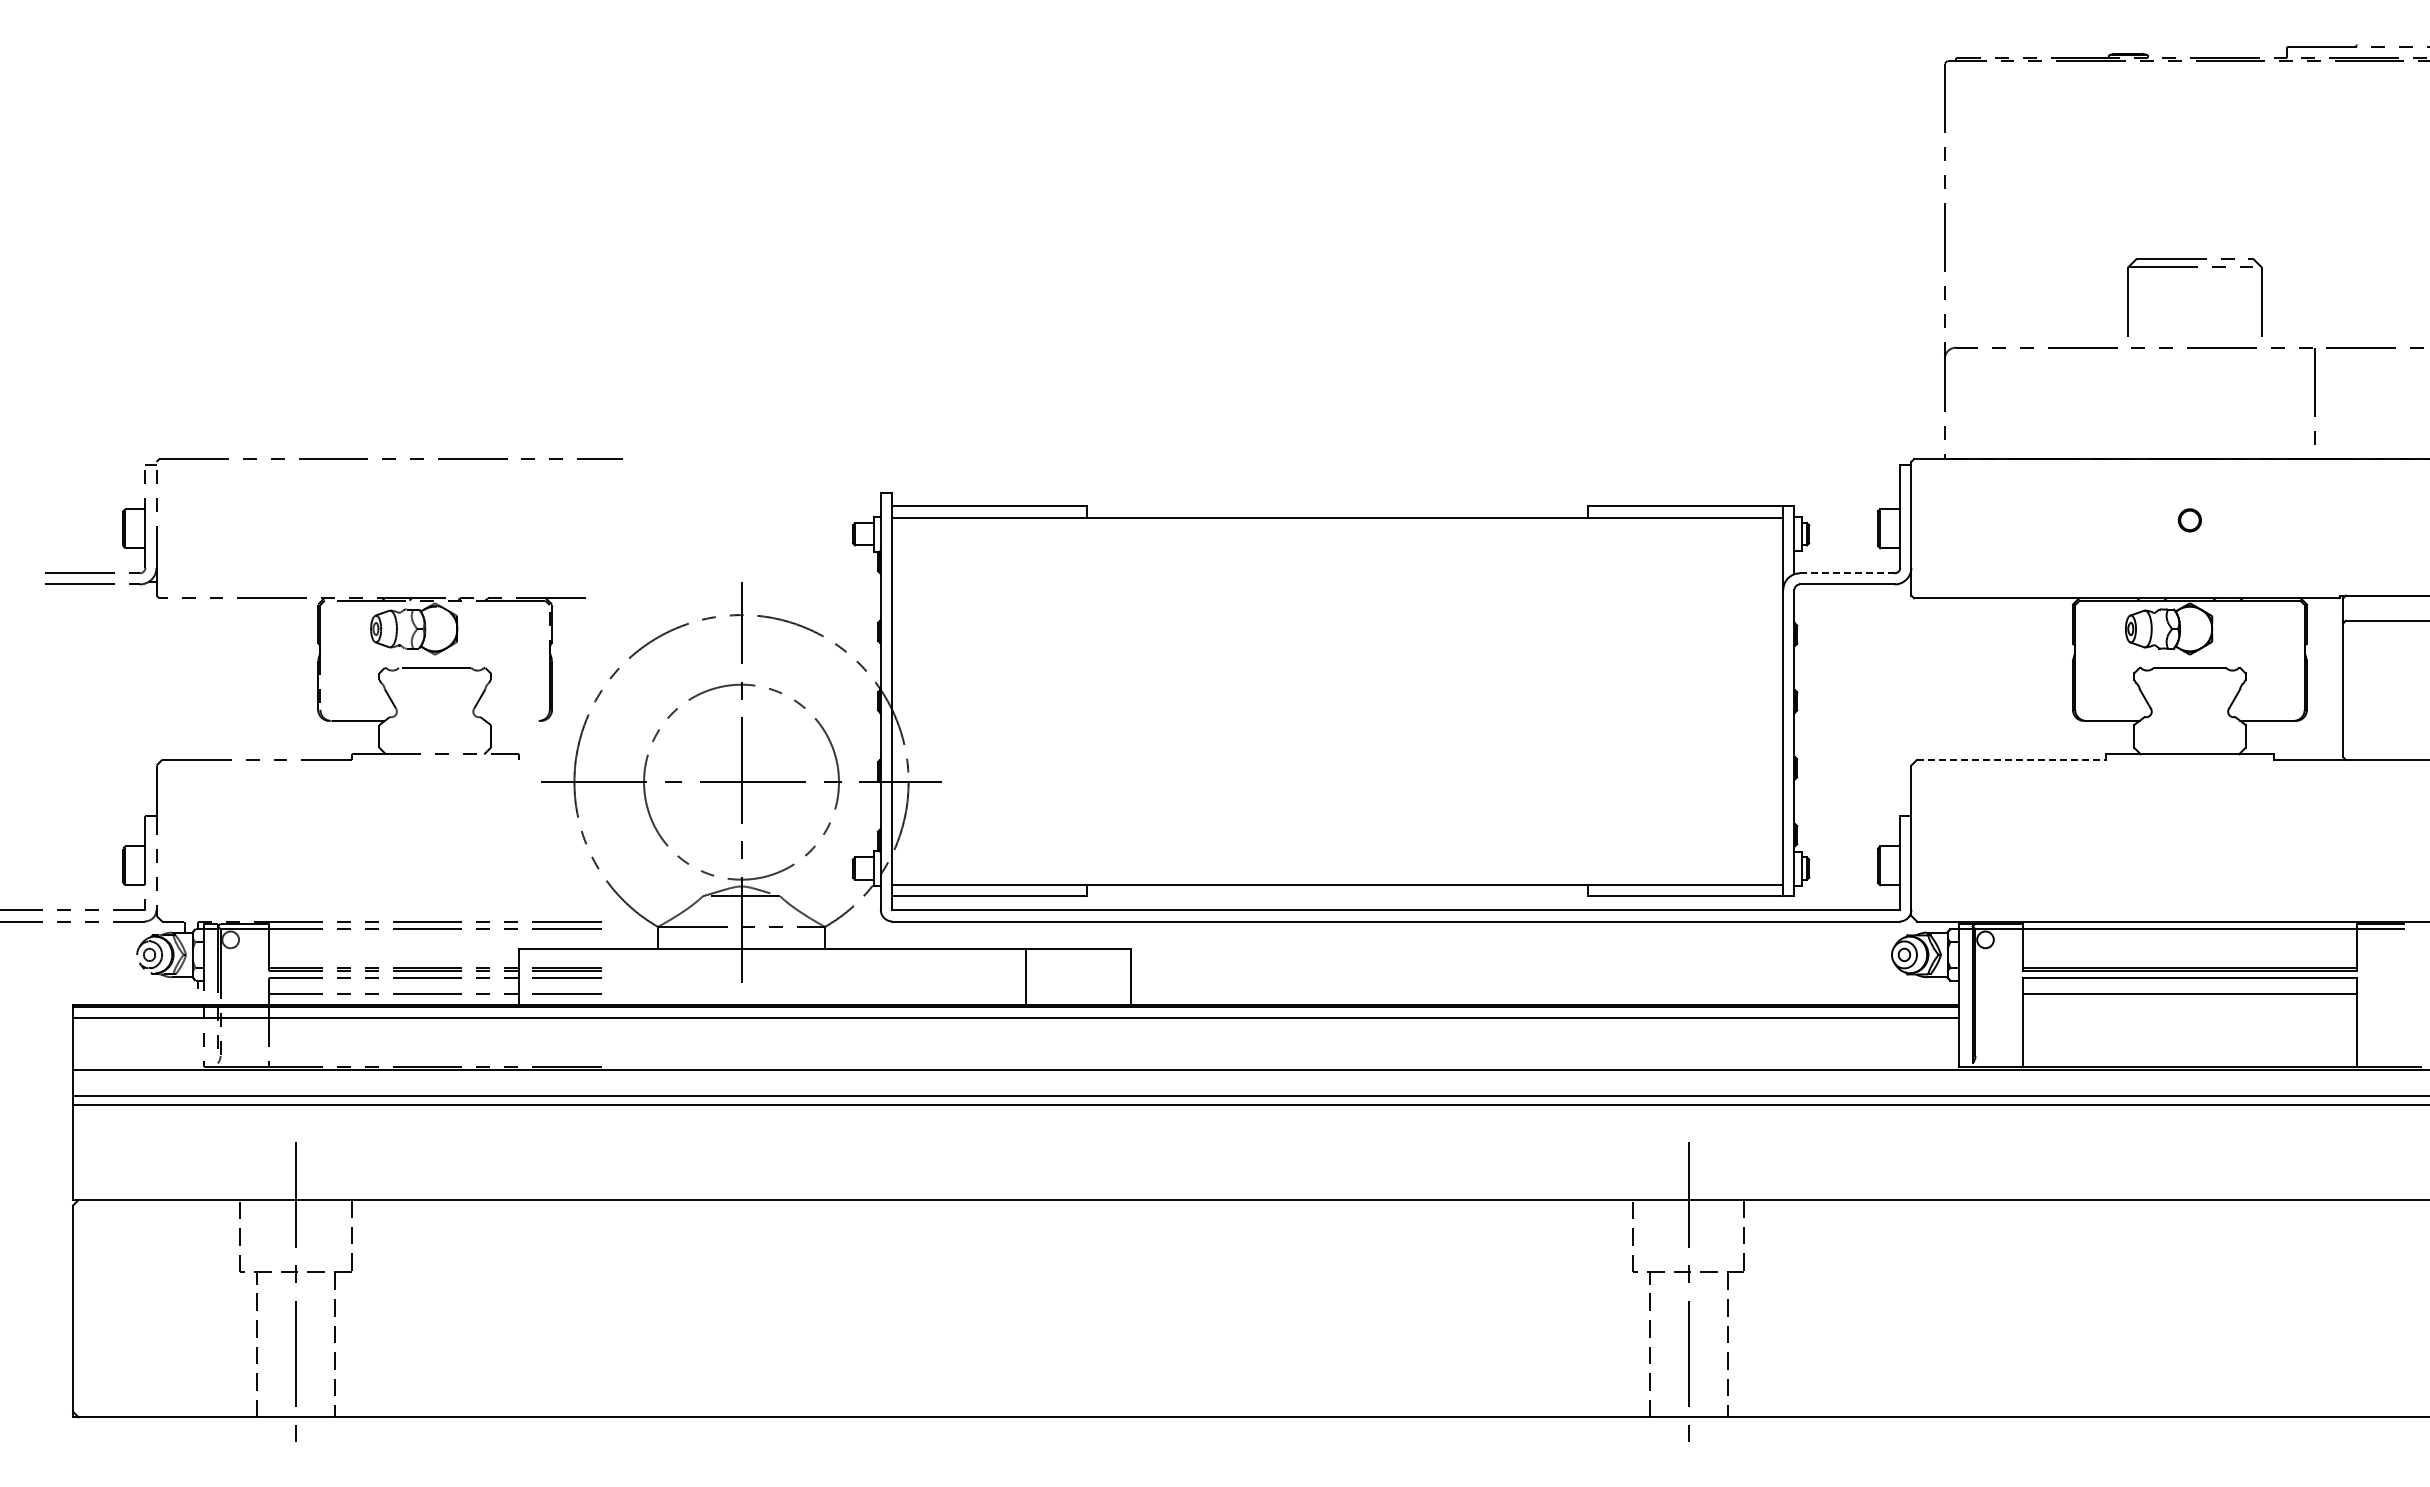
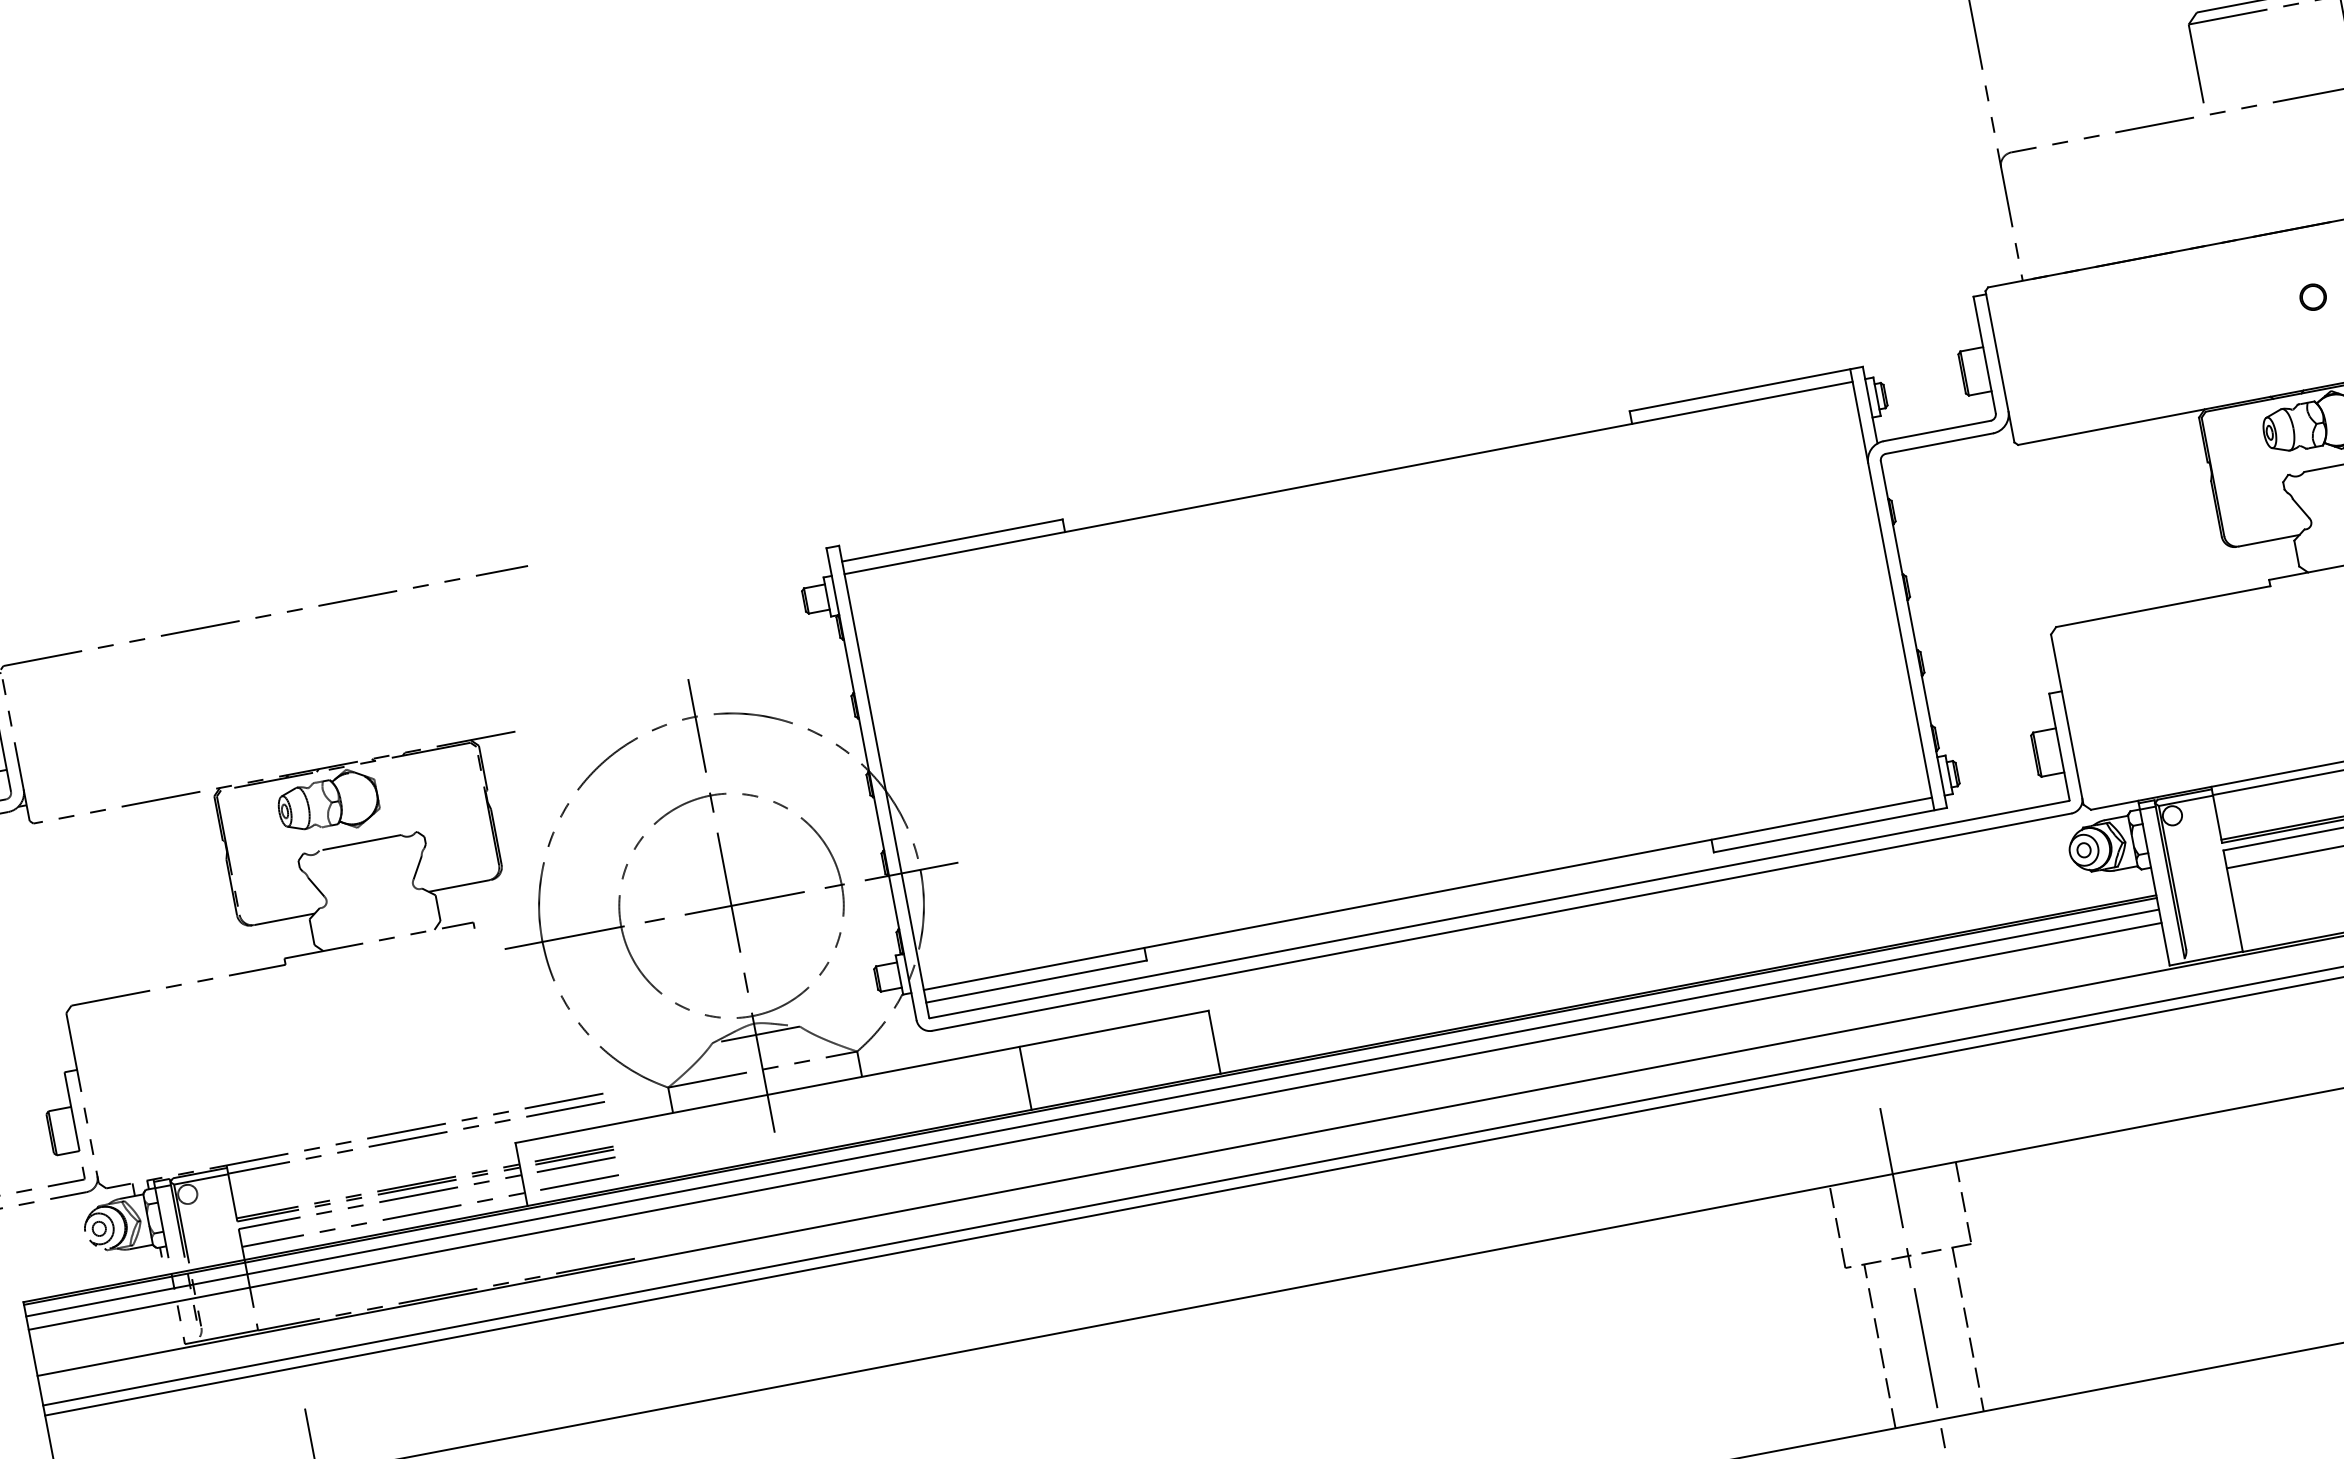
line: (1847, 573) -> (1937, 431), dashed -> solid
line: (511, 720) -> (458, 885), added
line: (2011, 759) -> (2162, 606), dashed -> solid
line: (1026, 977) -> (1025, 1078), moved
line: (1015, 1029) -> (1094, 1126), added

